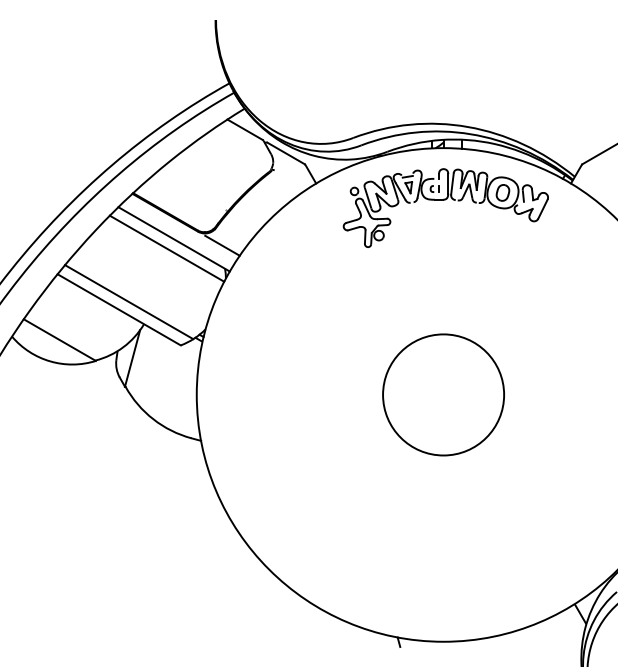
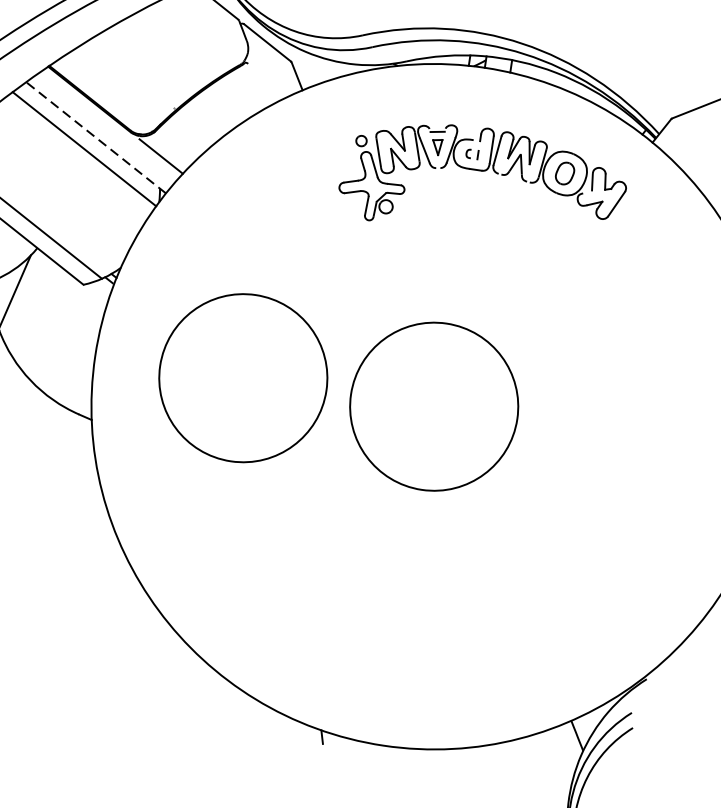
part: (445, 200) -> (484, 172), moved
line: (173, 239) -> (95, 137), solid -> dashed
circle: (304, 394) -> (243, 377), added

